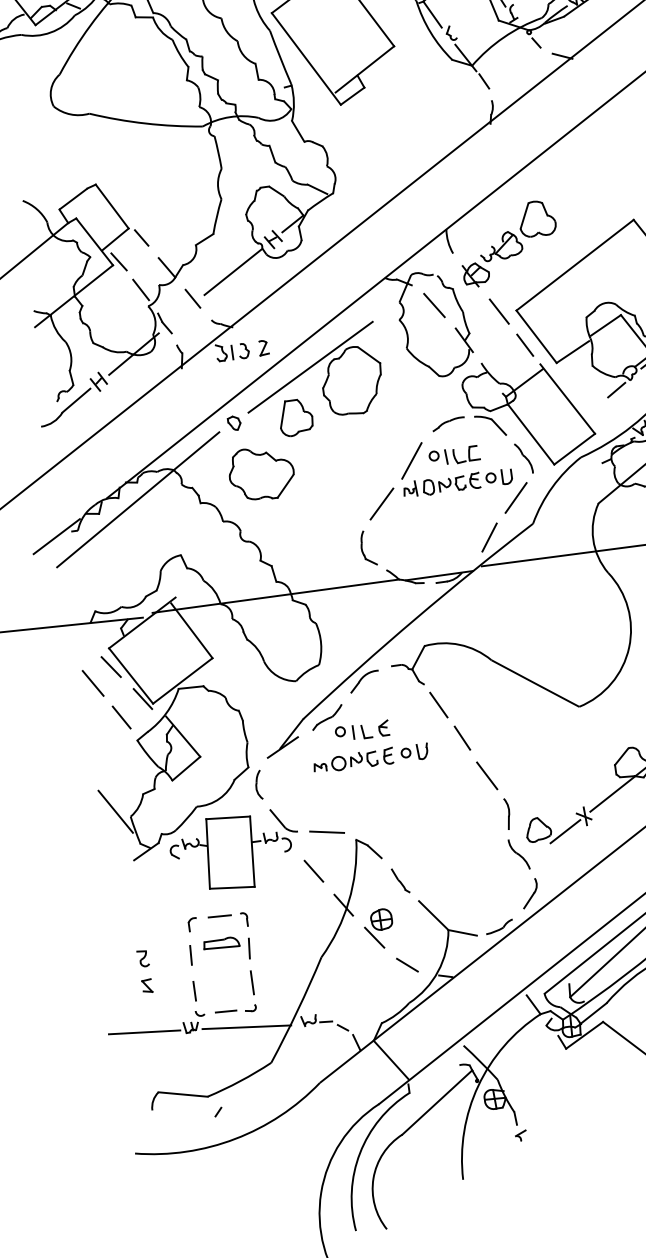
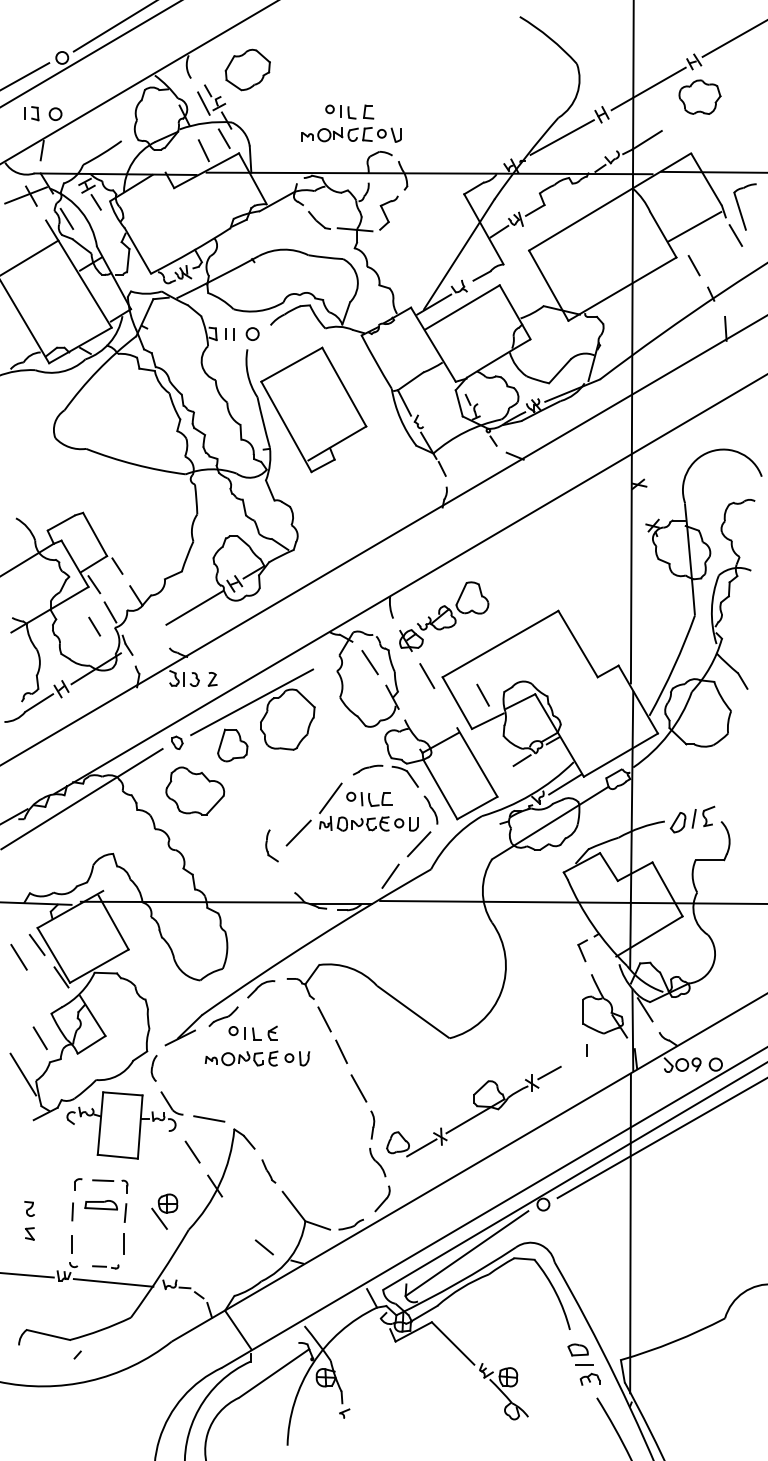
line: (192, 298) -> (94, 626), moved
line: (524, 344) -> (482, 694), moved
part: (367, 547) -> (271, 845), moved
line: (120, 717) -> (39, 1038), moved
part: (378, 928) -> (164, 1211), moved
part: (235, 1010) -> (105, 1266), size x0.7

